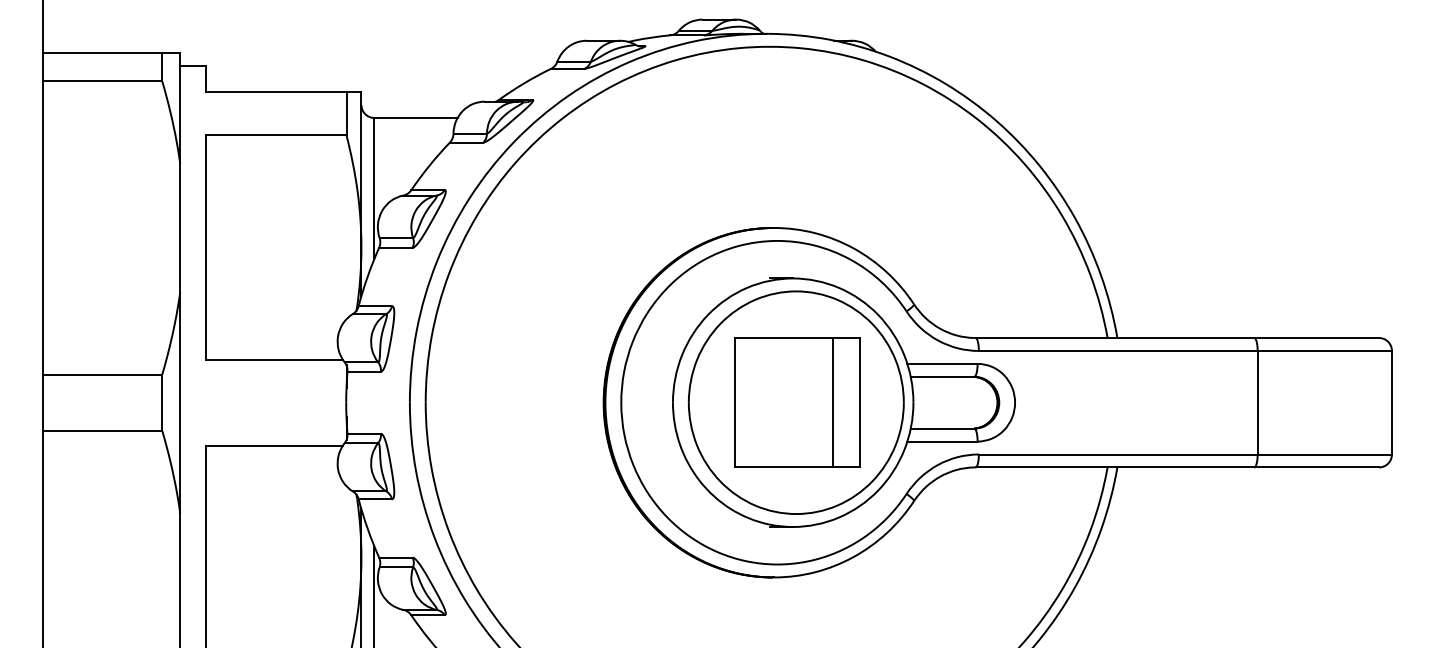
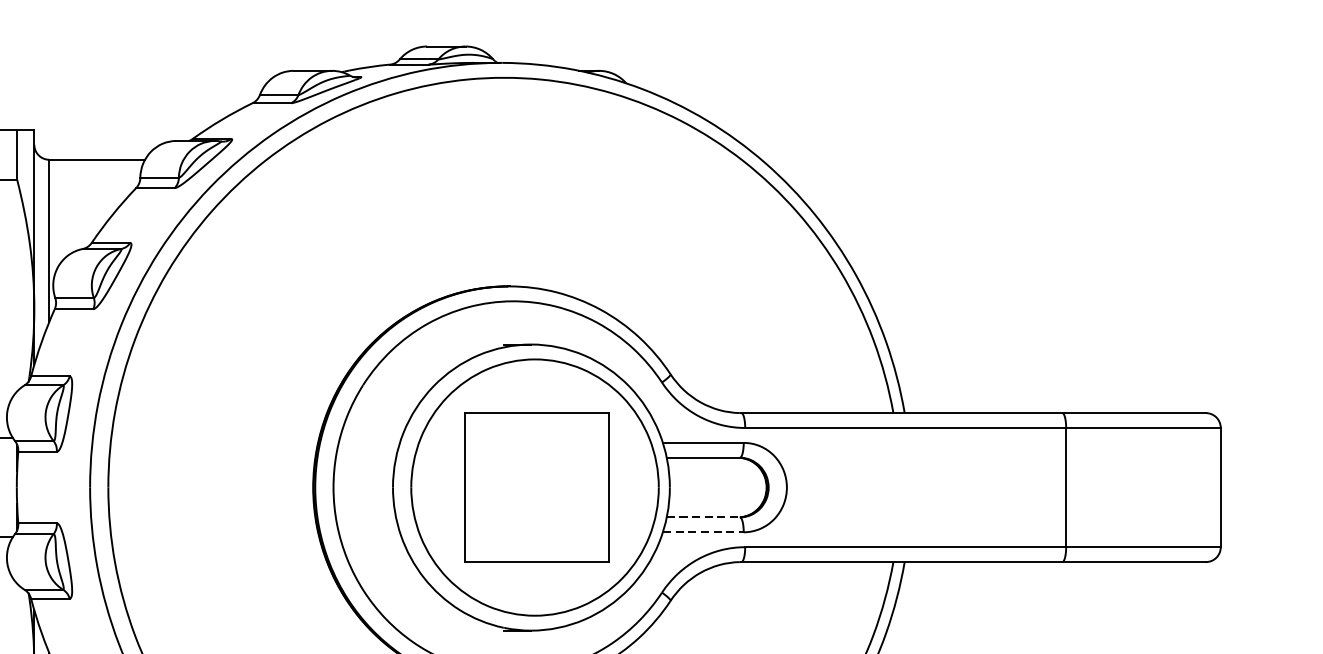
line: (833, 402) -> (577, 487), removed
line: (942, 428) -> (703, 517), solid -> dashed
line: (942, 441) -> (703, 532), solid -> dashed

